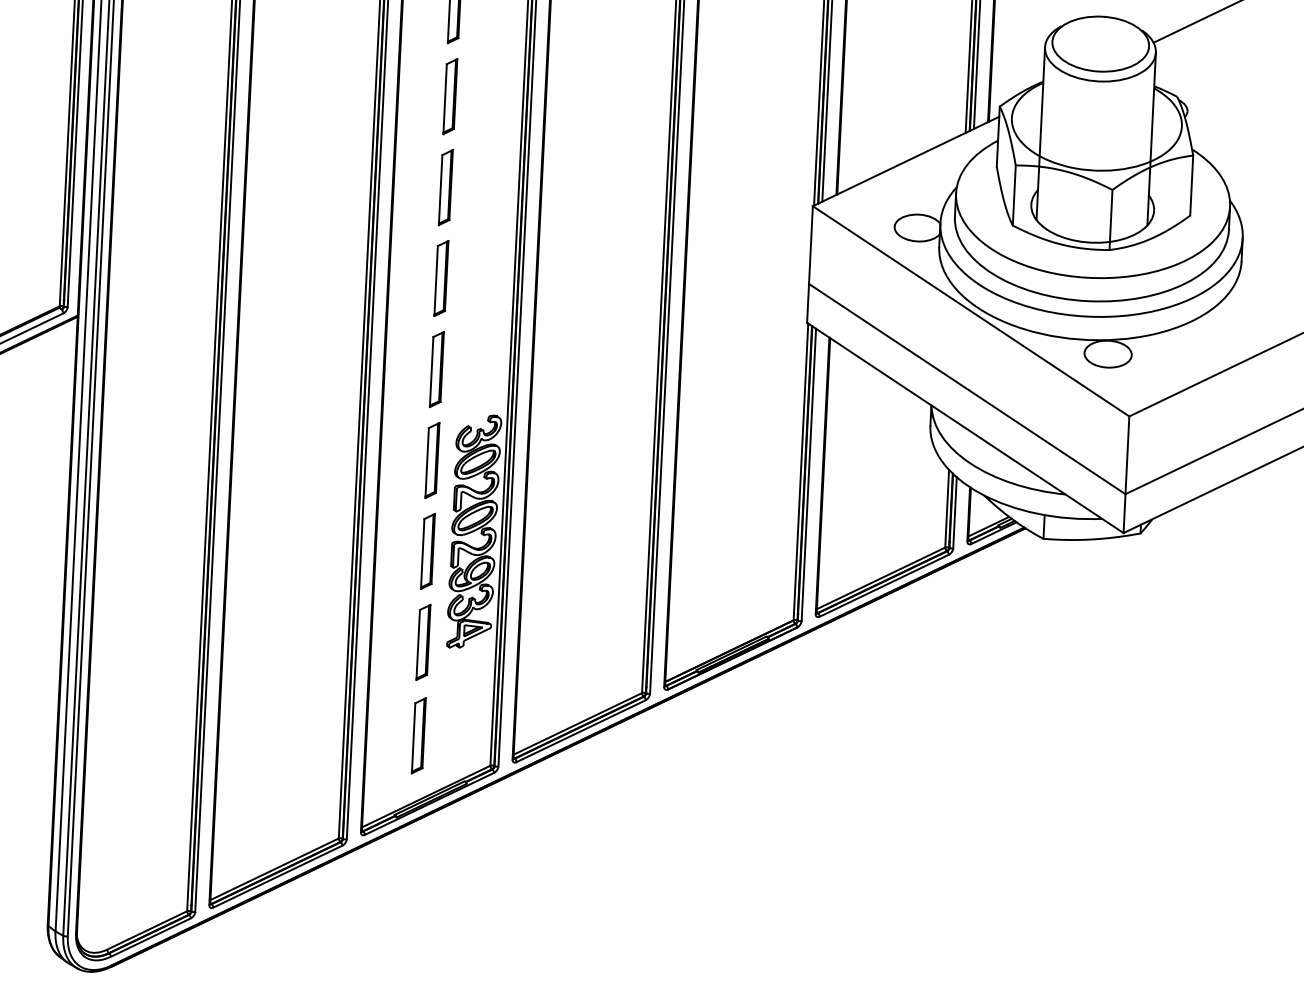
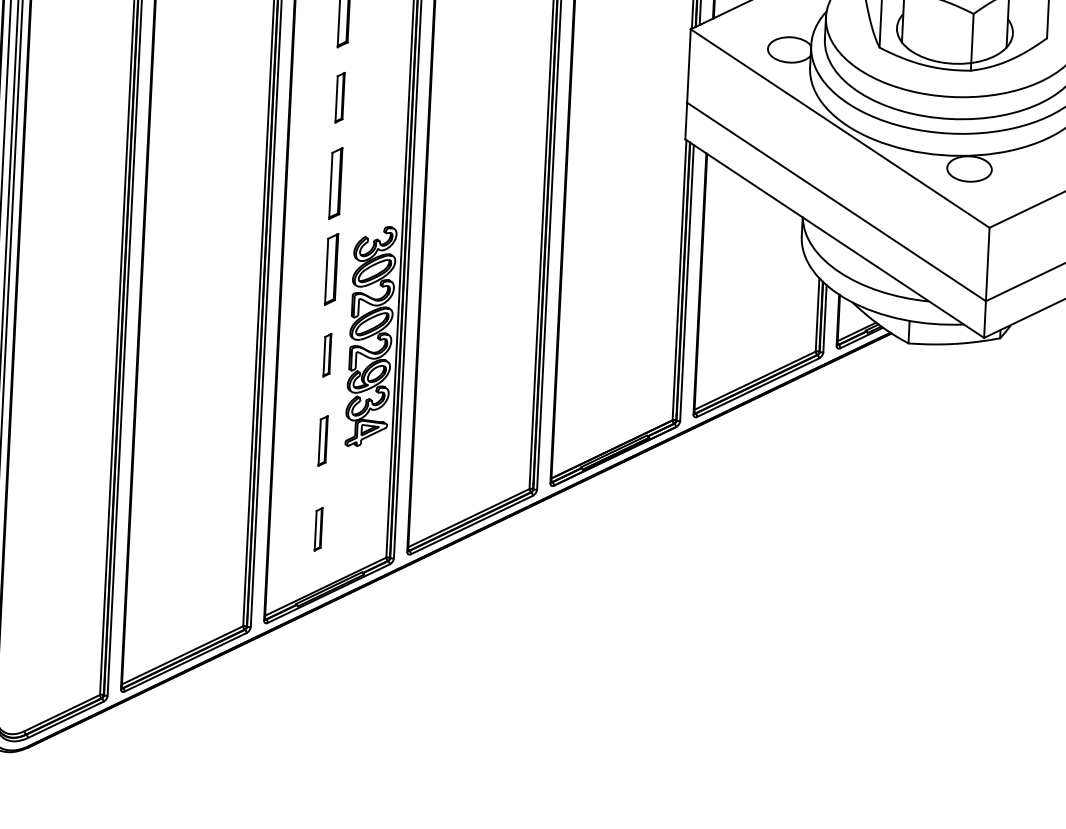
part: (441, 278) -> (340, 97), size x0.7
part: (427, 551) -> (326, 355), size x0.6
part: (423, 641) -> (323, 440), size x0.7
part: (418, 735) -> (318, 529), size x0.6

